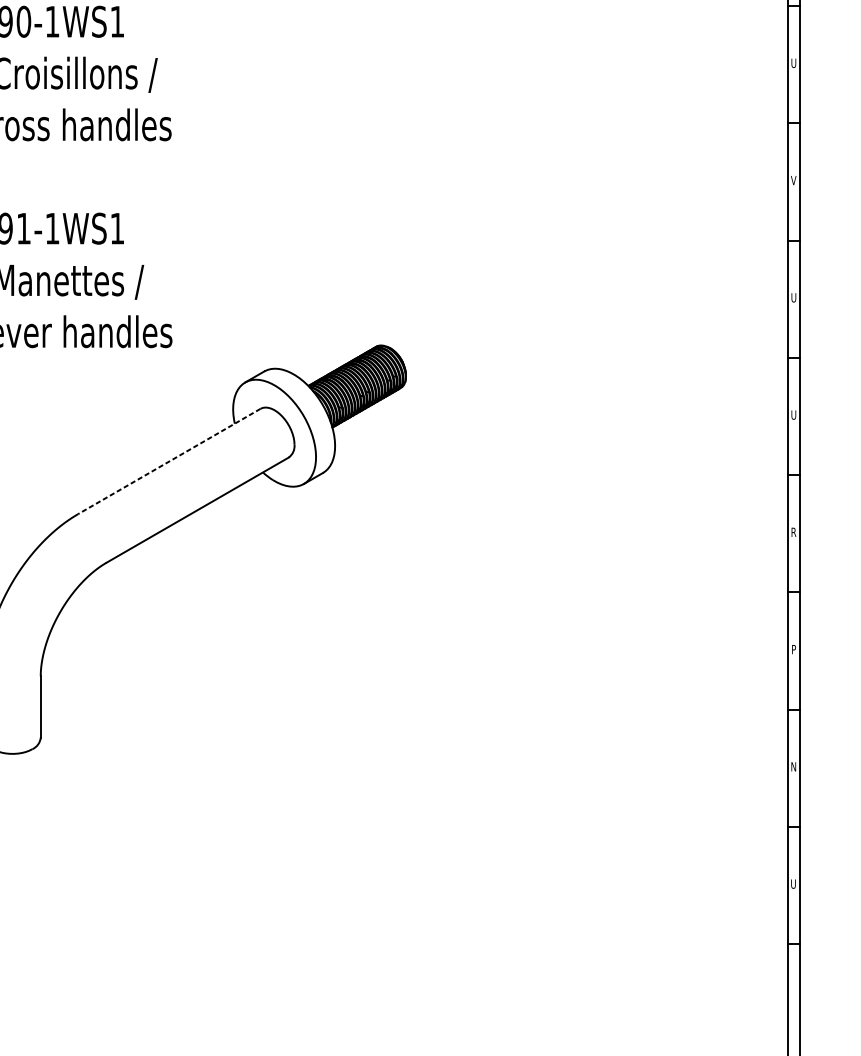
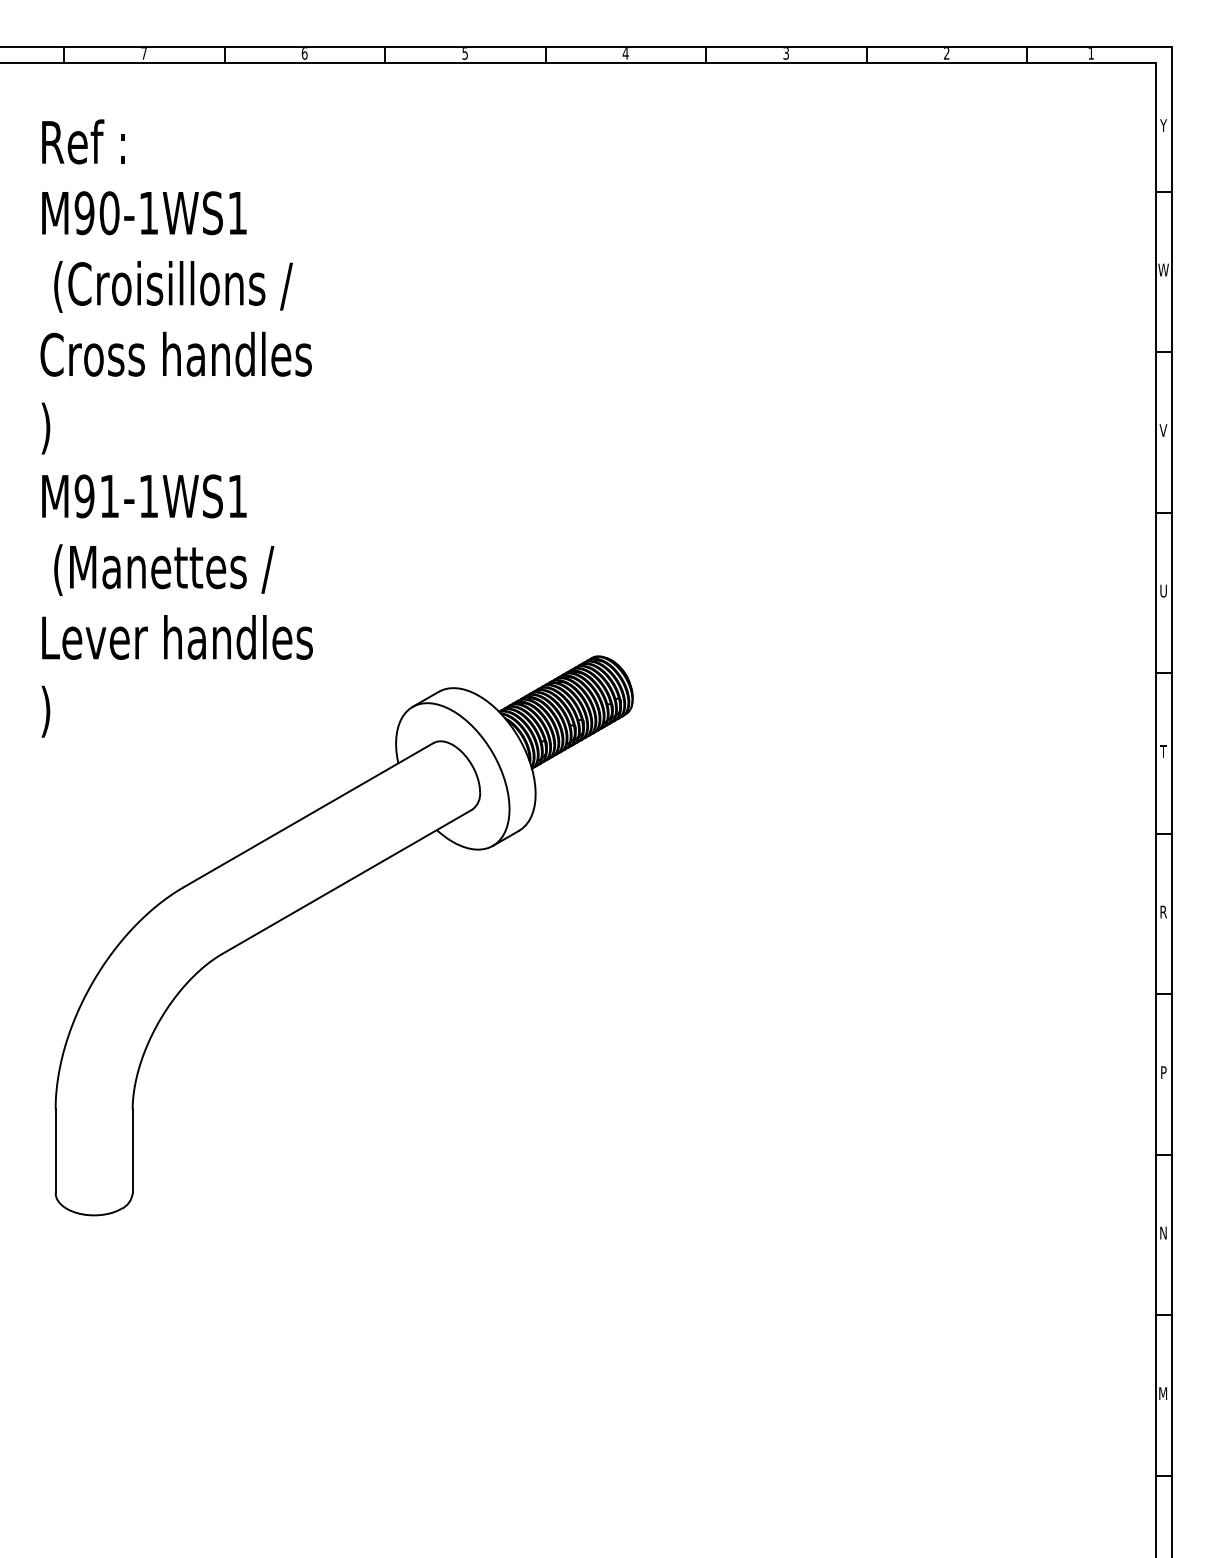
text: (793, 62) -> (1163, 269), U -> W
text: (793, 415) -> (1163, 751), U -> T
line: (169, 461) -> (308, 815), dashed -> solid
text: (793, 884) -> (1163, 1393), U -> M

